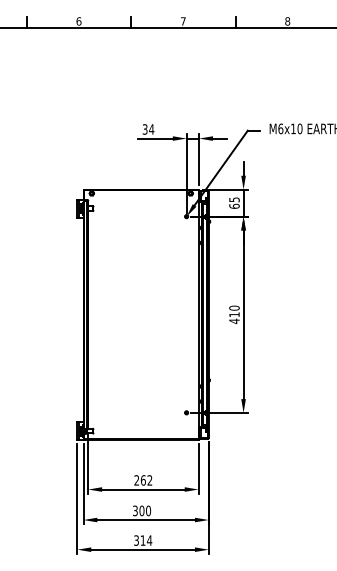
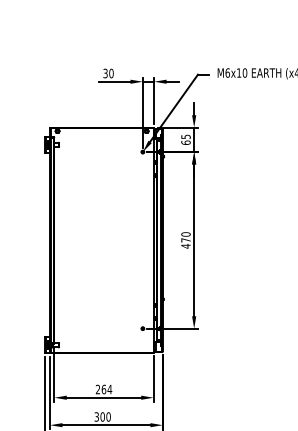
text: (151, 129) -> (111, 73), 34 -> 30
text: (234, 314) -> (186, 240), 410 -> 470
text: (149, 480) -> (109, 389), 262 -> 264

